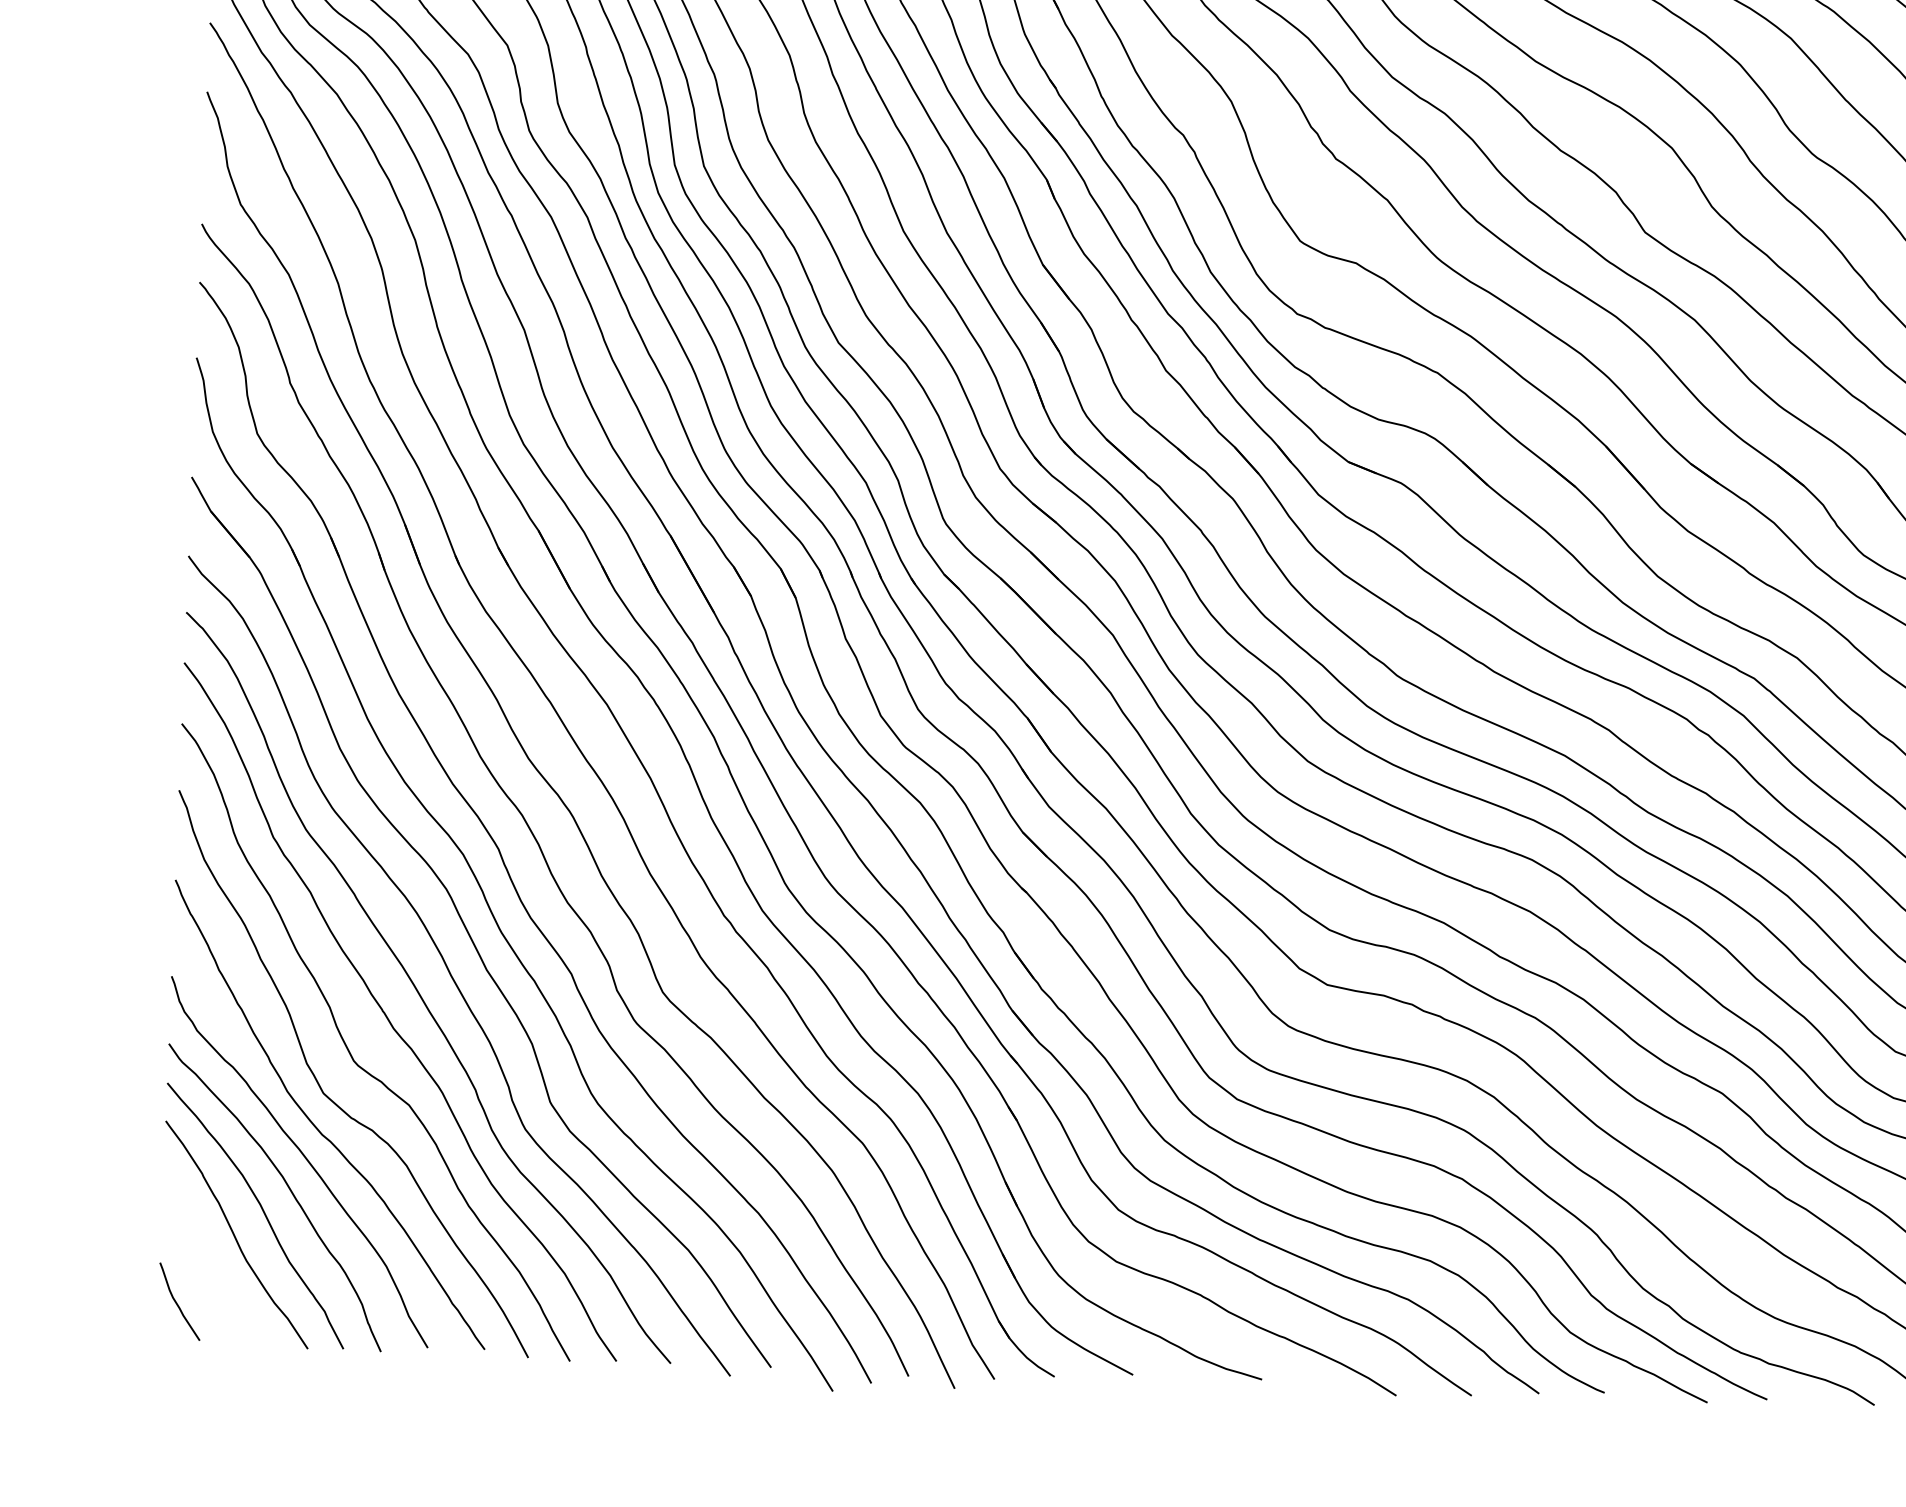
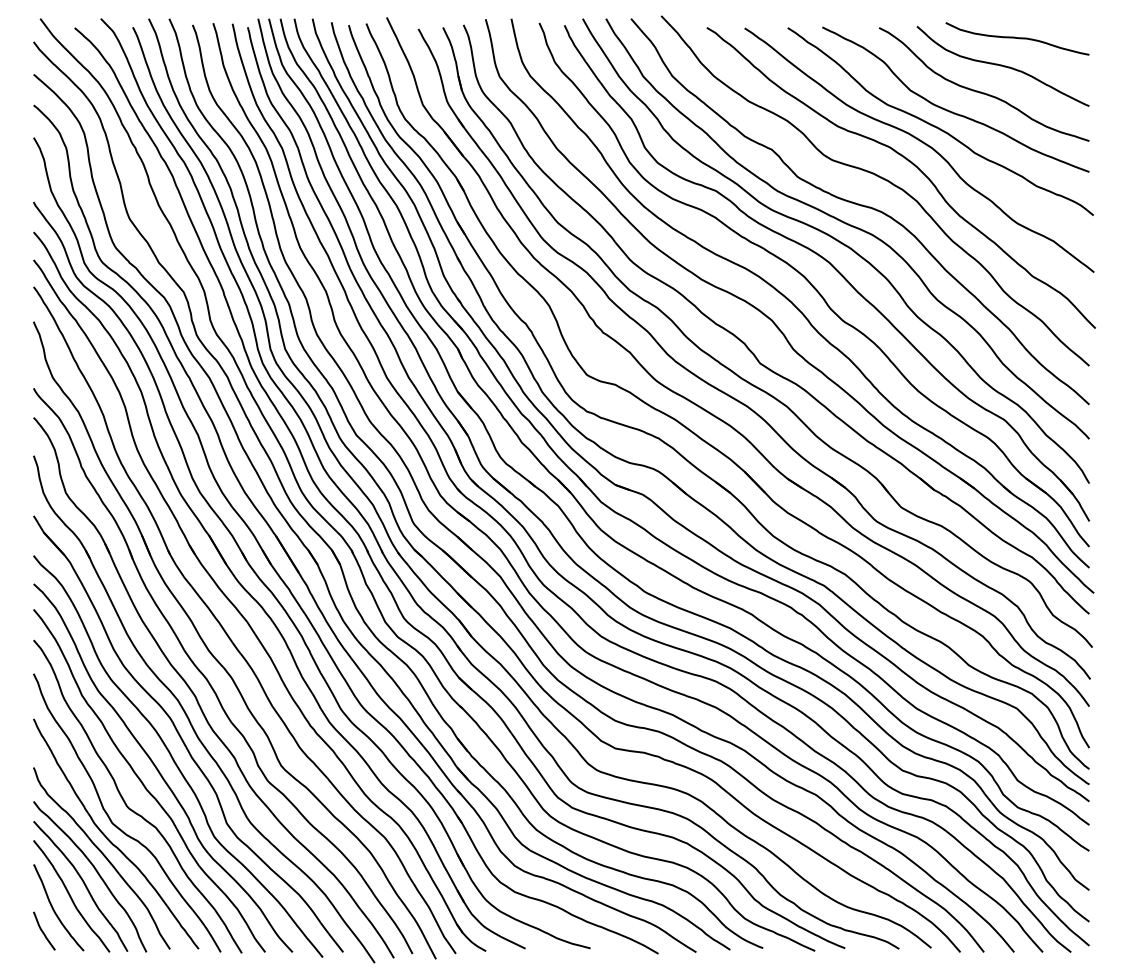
curve: (201, 1259) -> (54, 909), added

